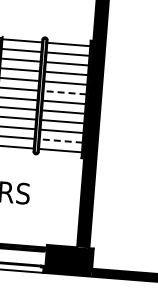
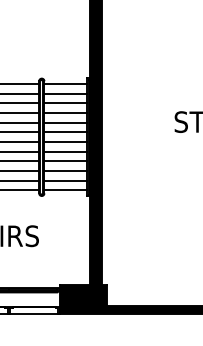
line: (64, 92) -> (65, 132), dashed -> solid
line: (60, 140) -> (65, 180), dashed -> solid

